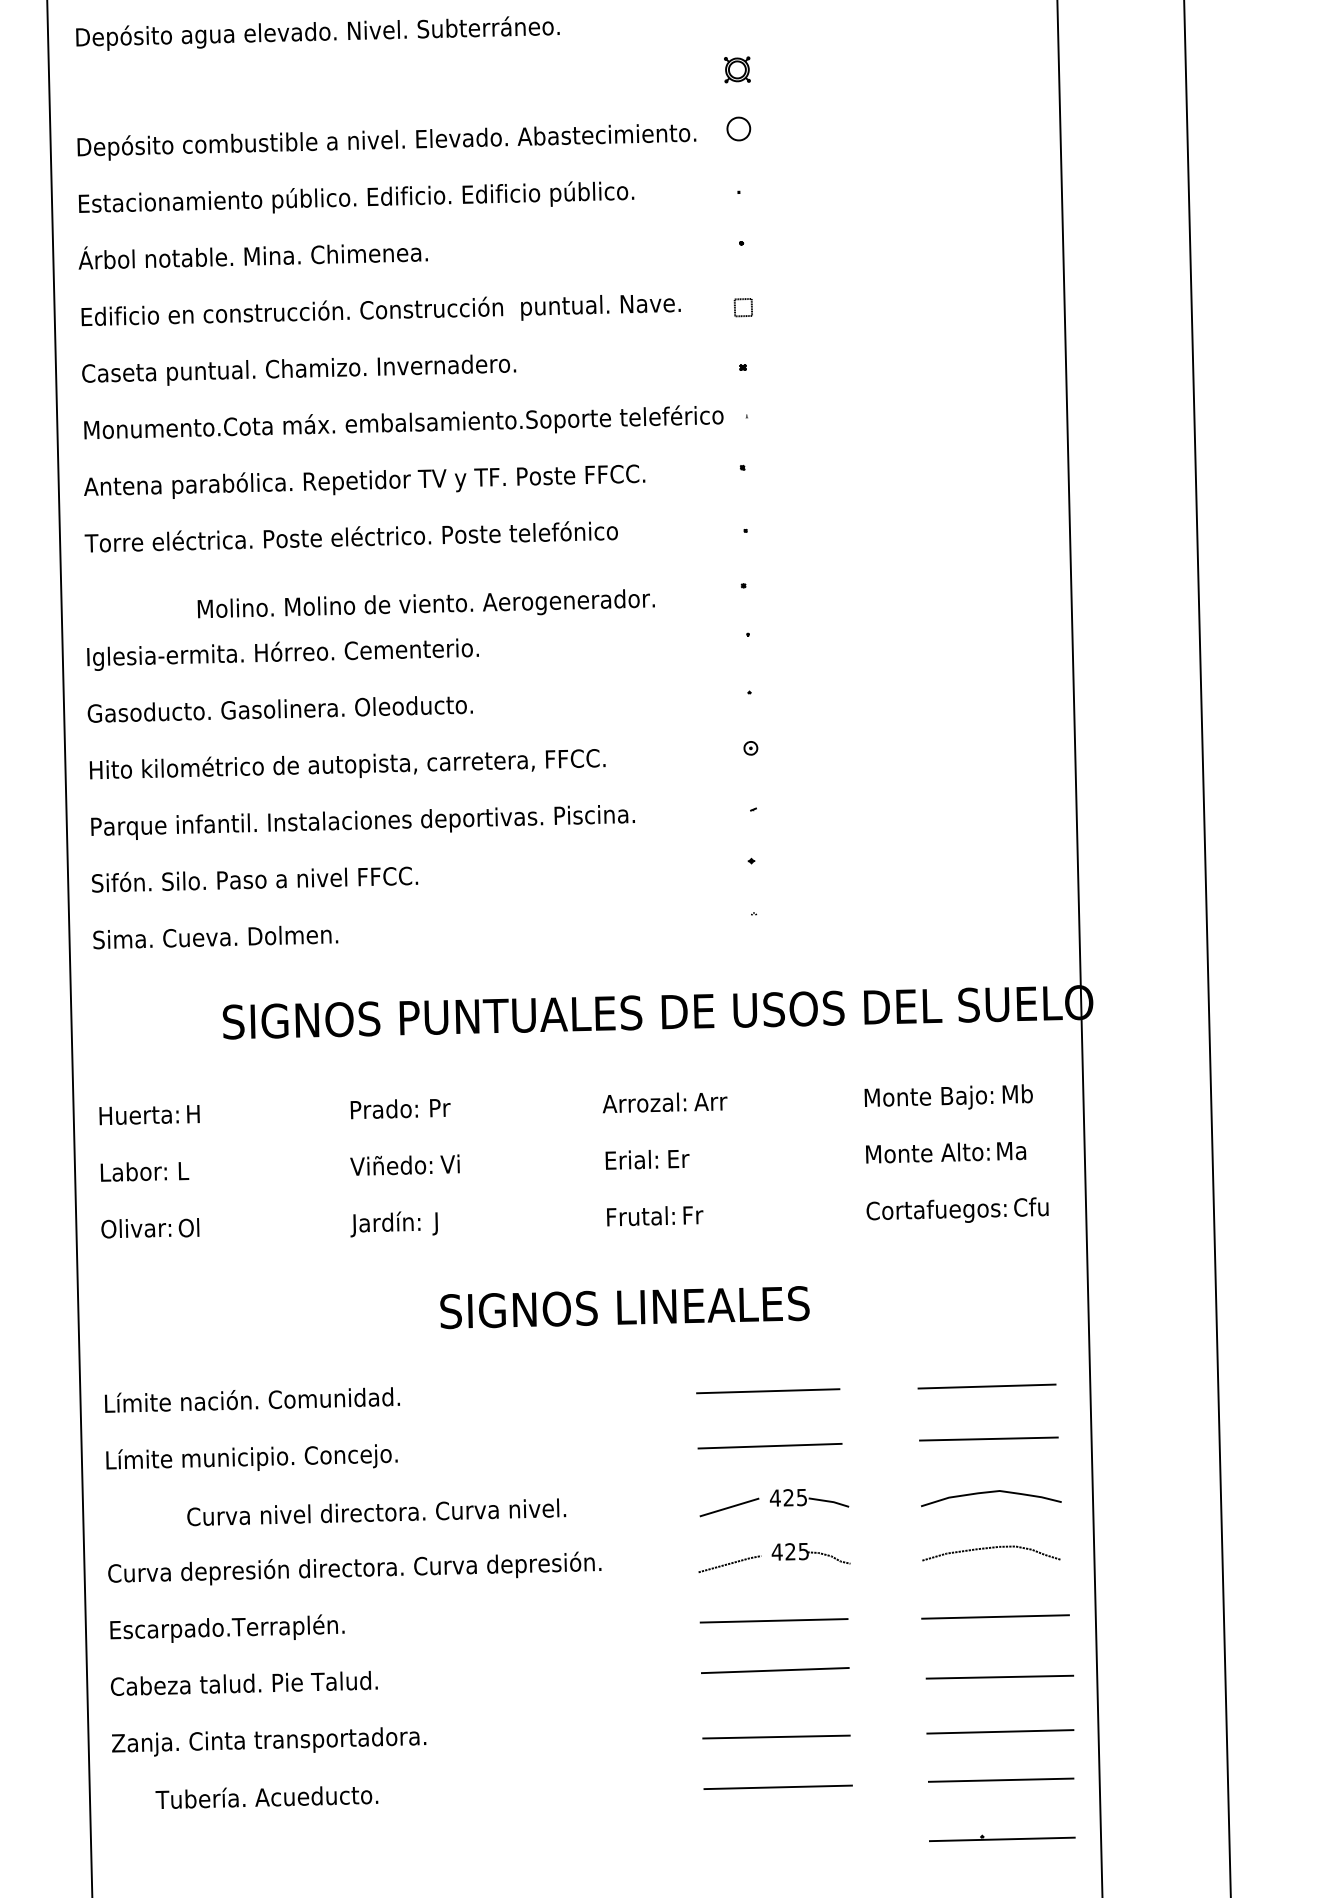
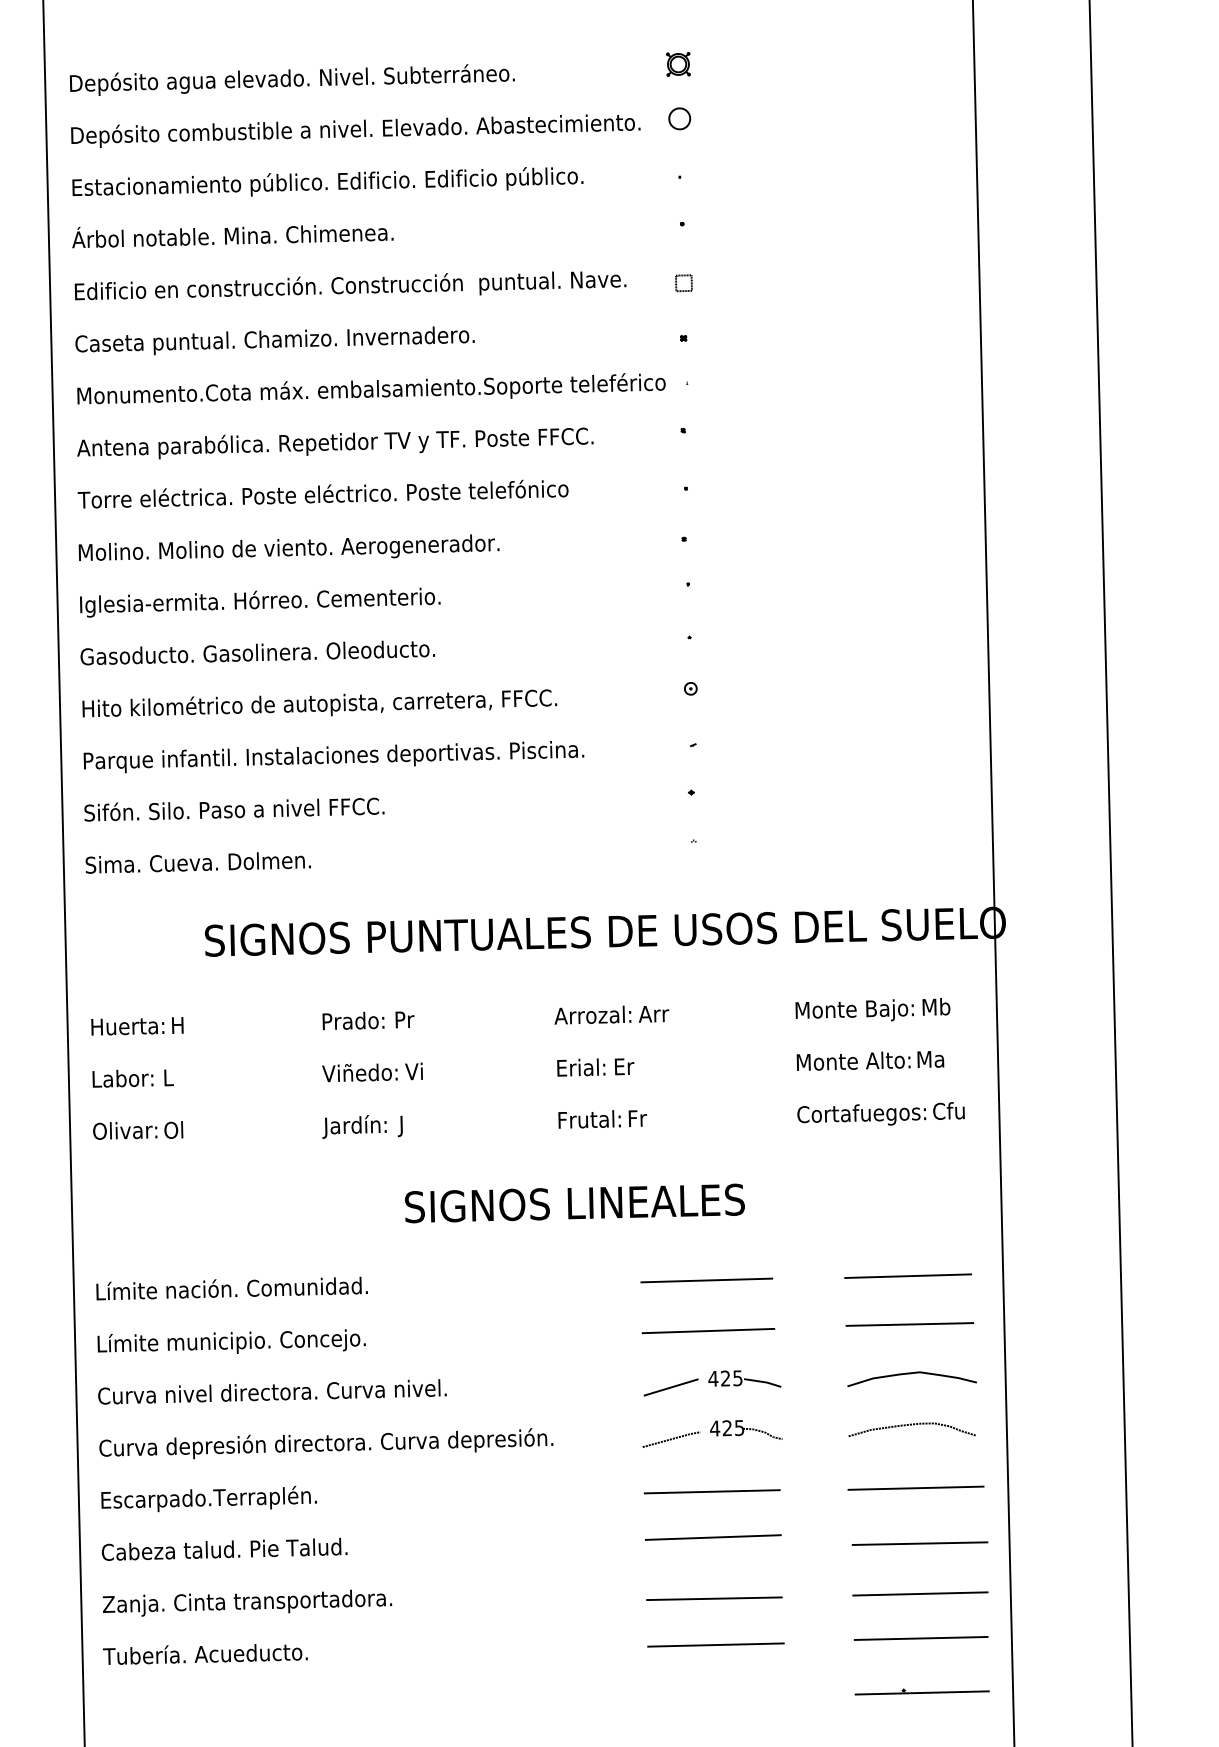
text: (316, 32) -> (291, 79), moved
text: (425, 603) -> (288, 547), moved
text: (376, 1511) -> (272, 1391), moved
text: (266, 1797) -> (205, 1654), moved

